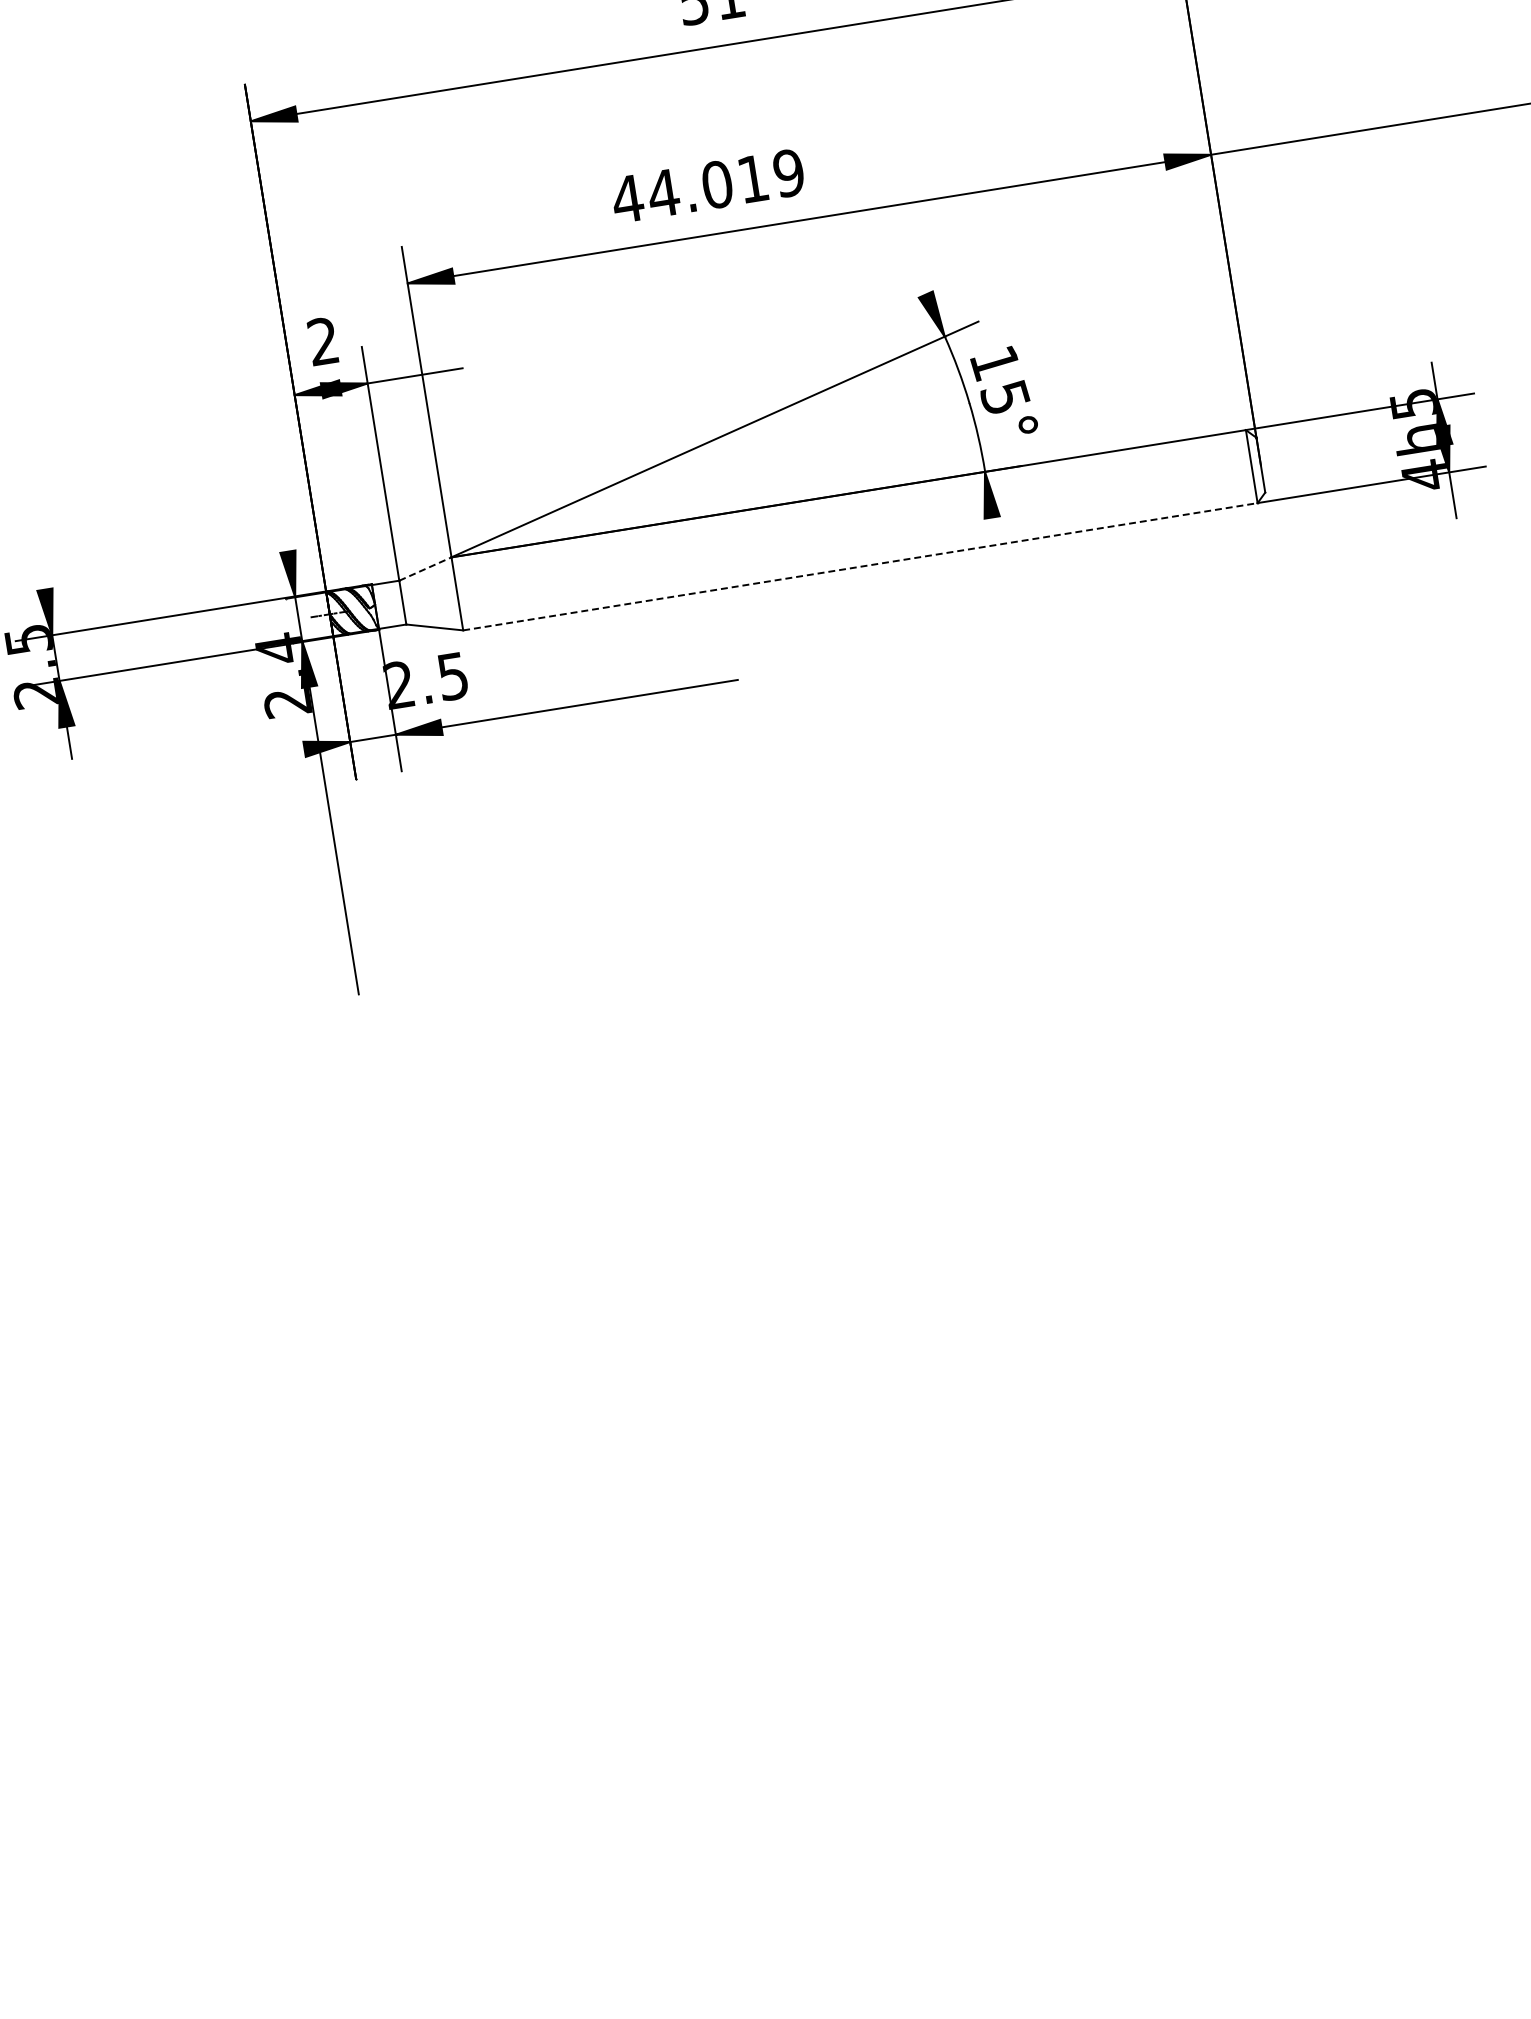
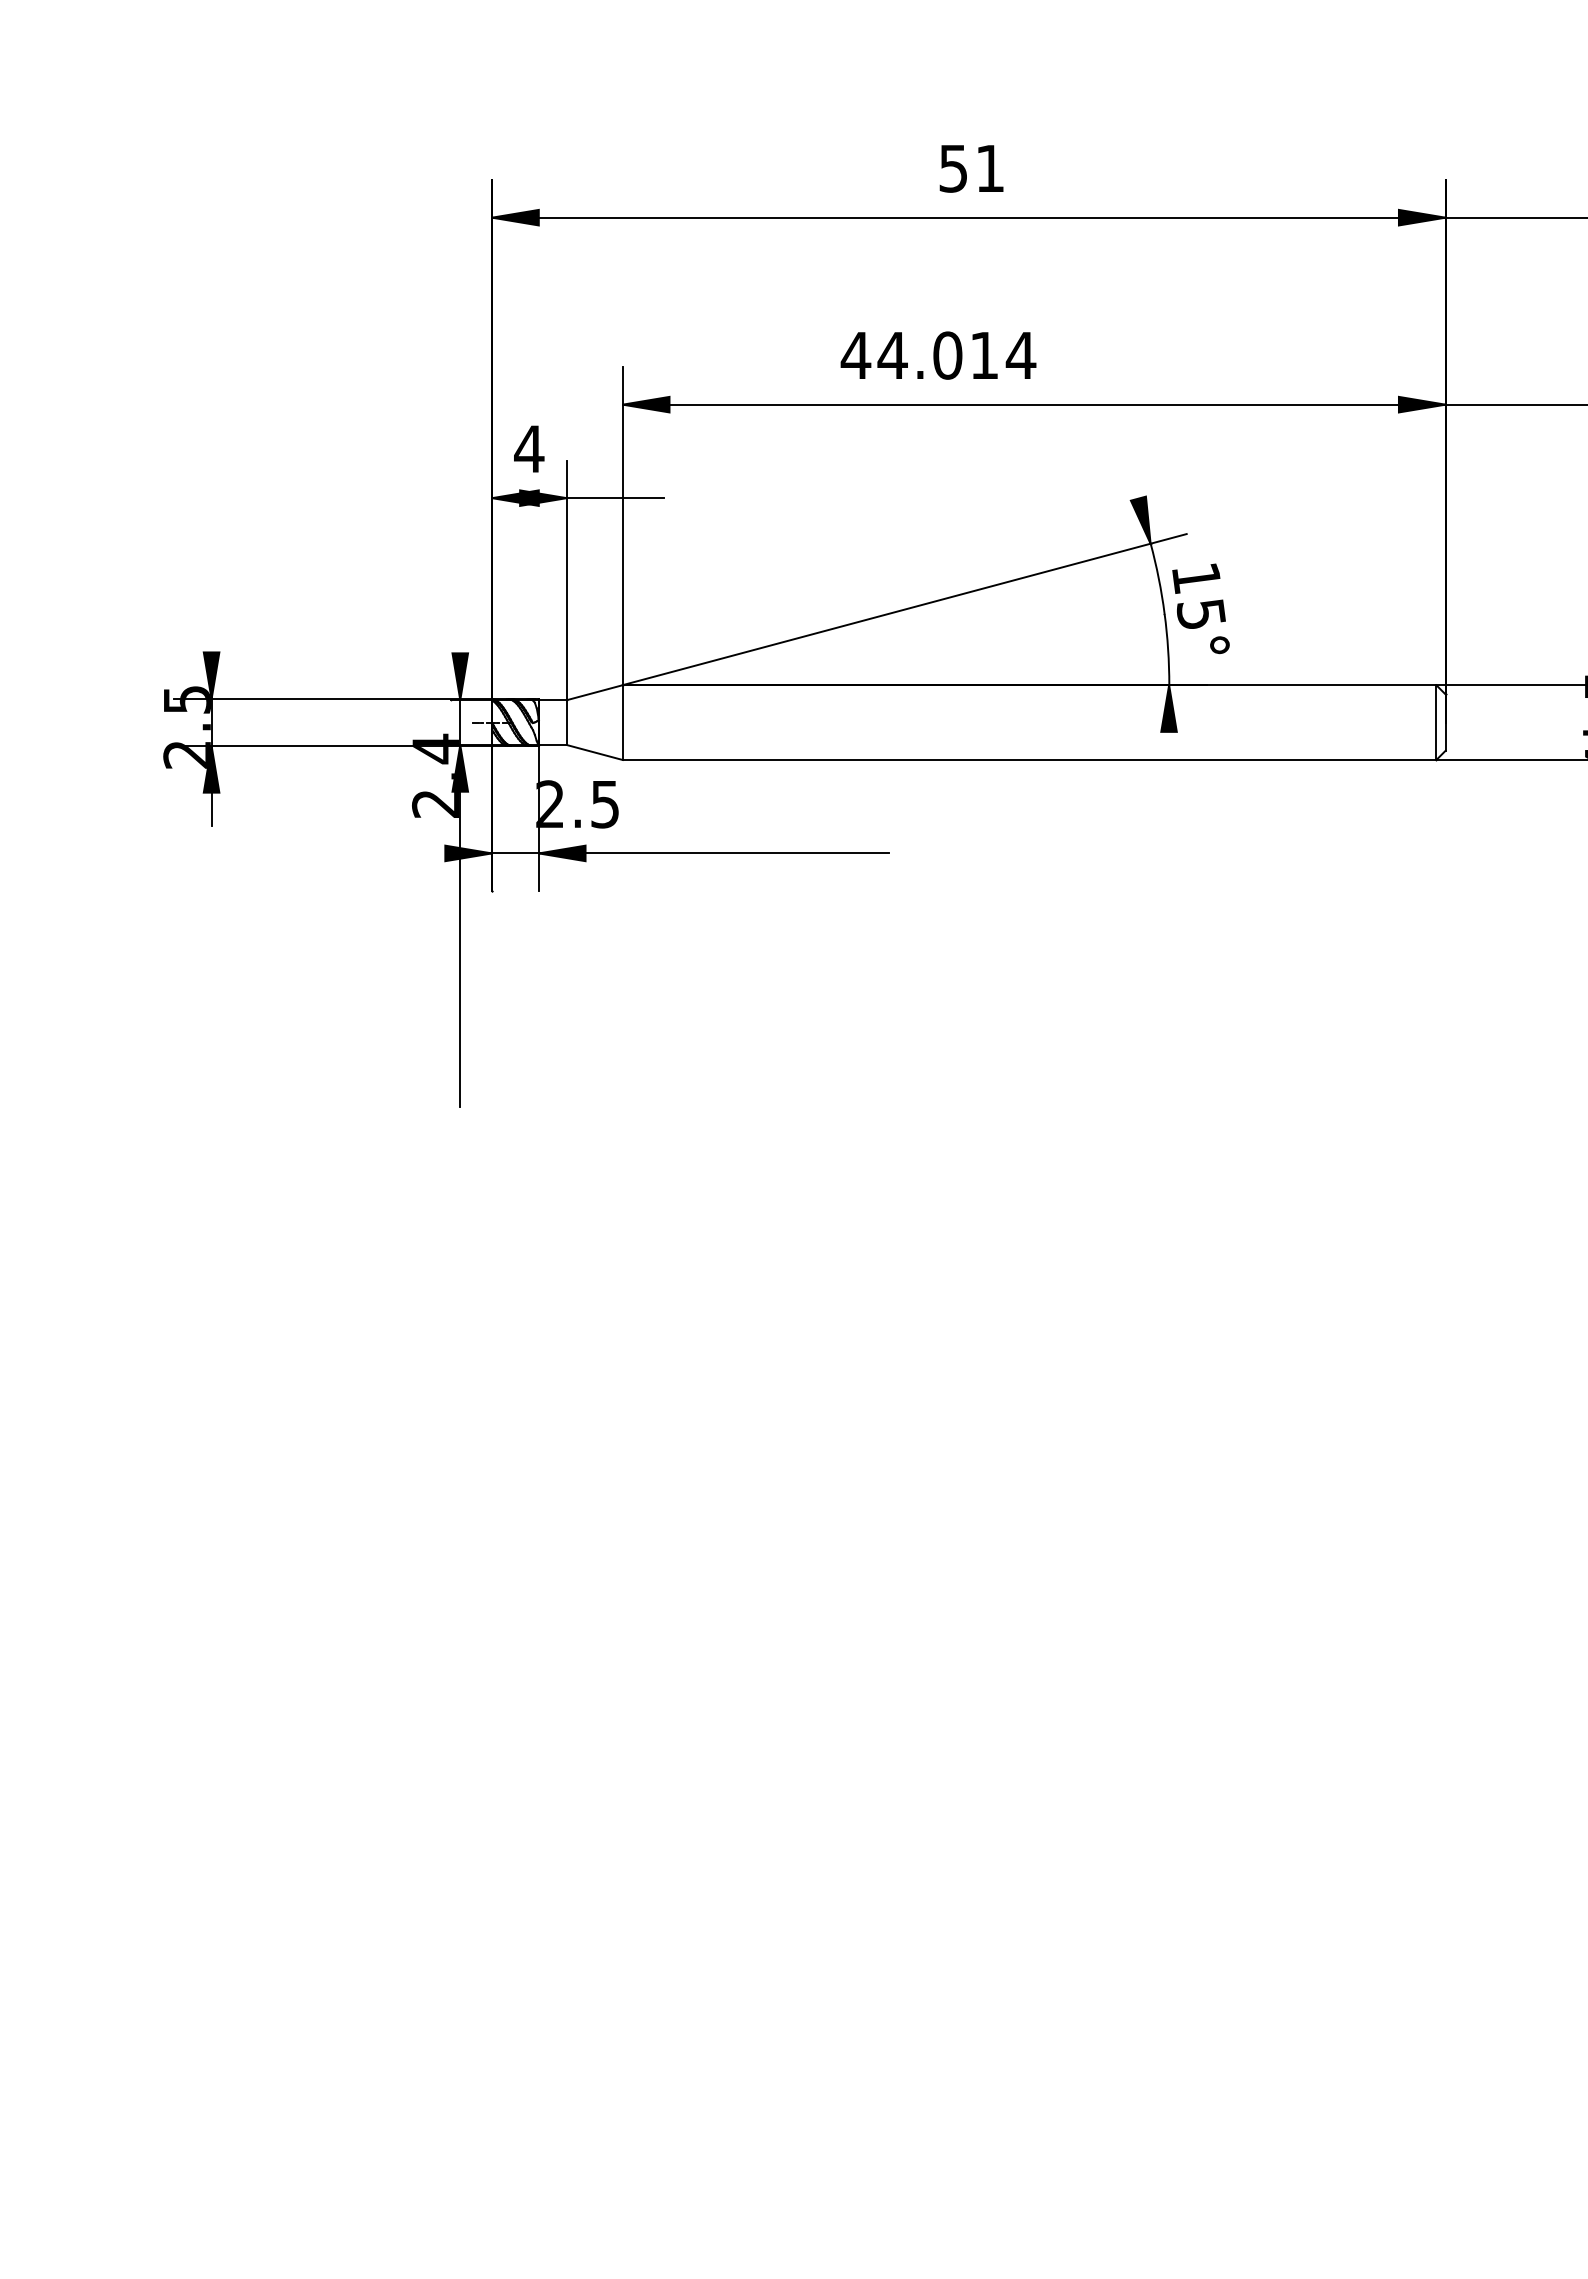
text: (788, 173) -> (1020, 355), 44.019 -> 44.014
text: (323, 340) -> (529, 448), 2 -> 4
line: (860, 567) -> (1029, 760), dashed -> solid
line: (425, 568) -> (594, 692), dashed -> solid

